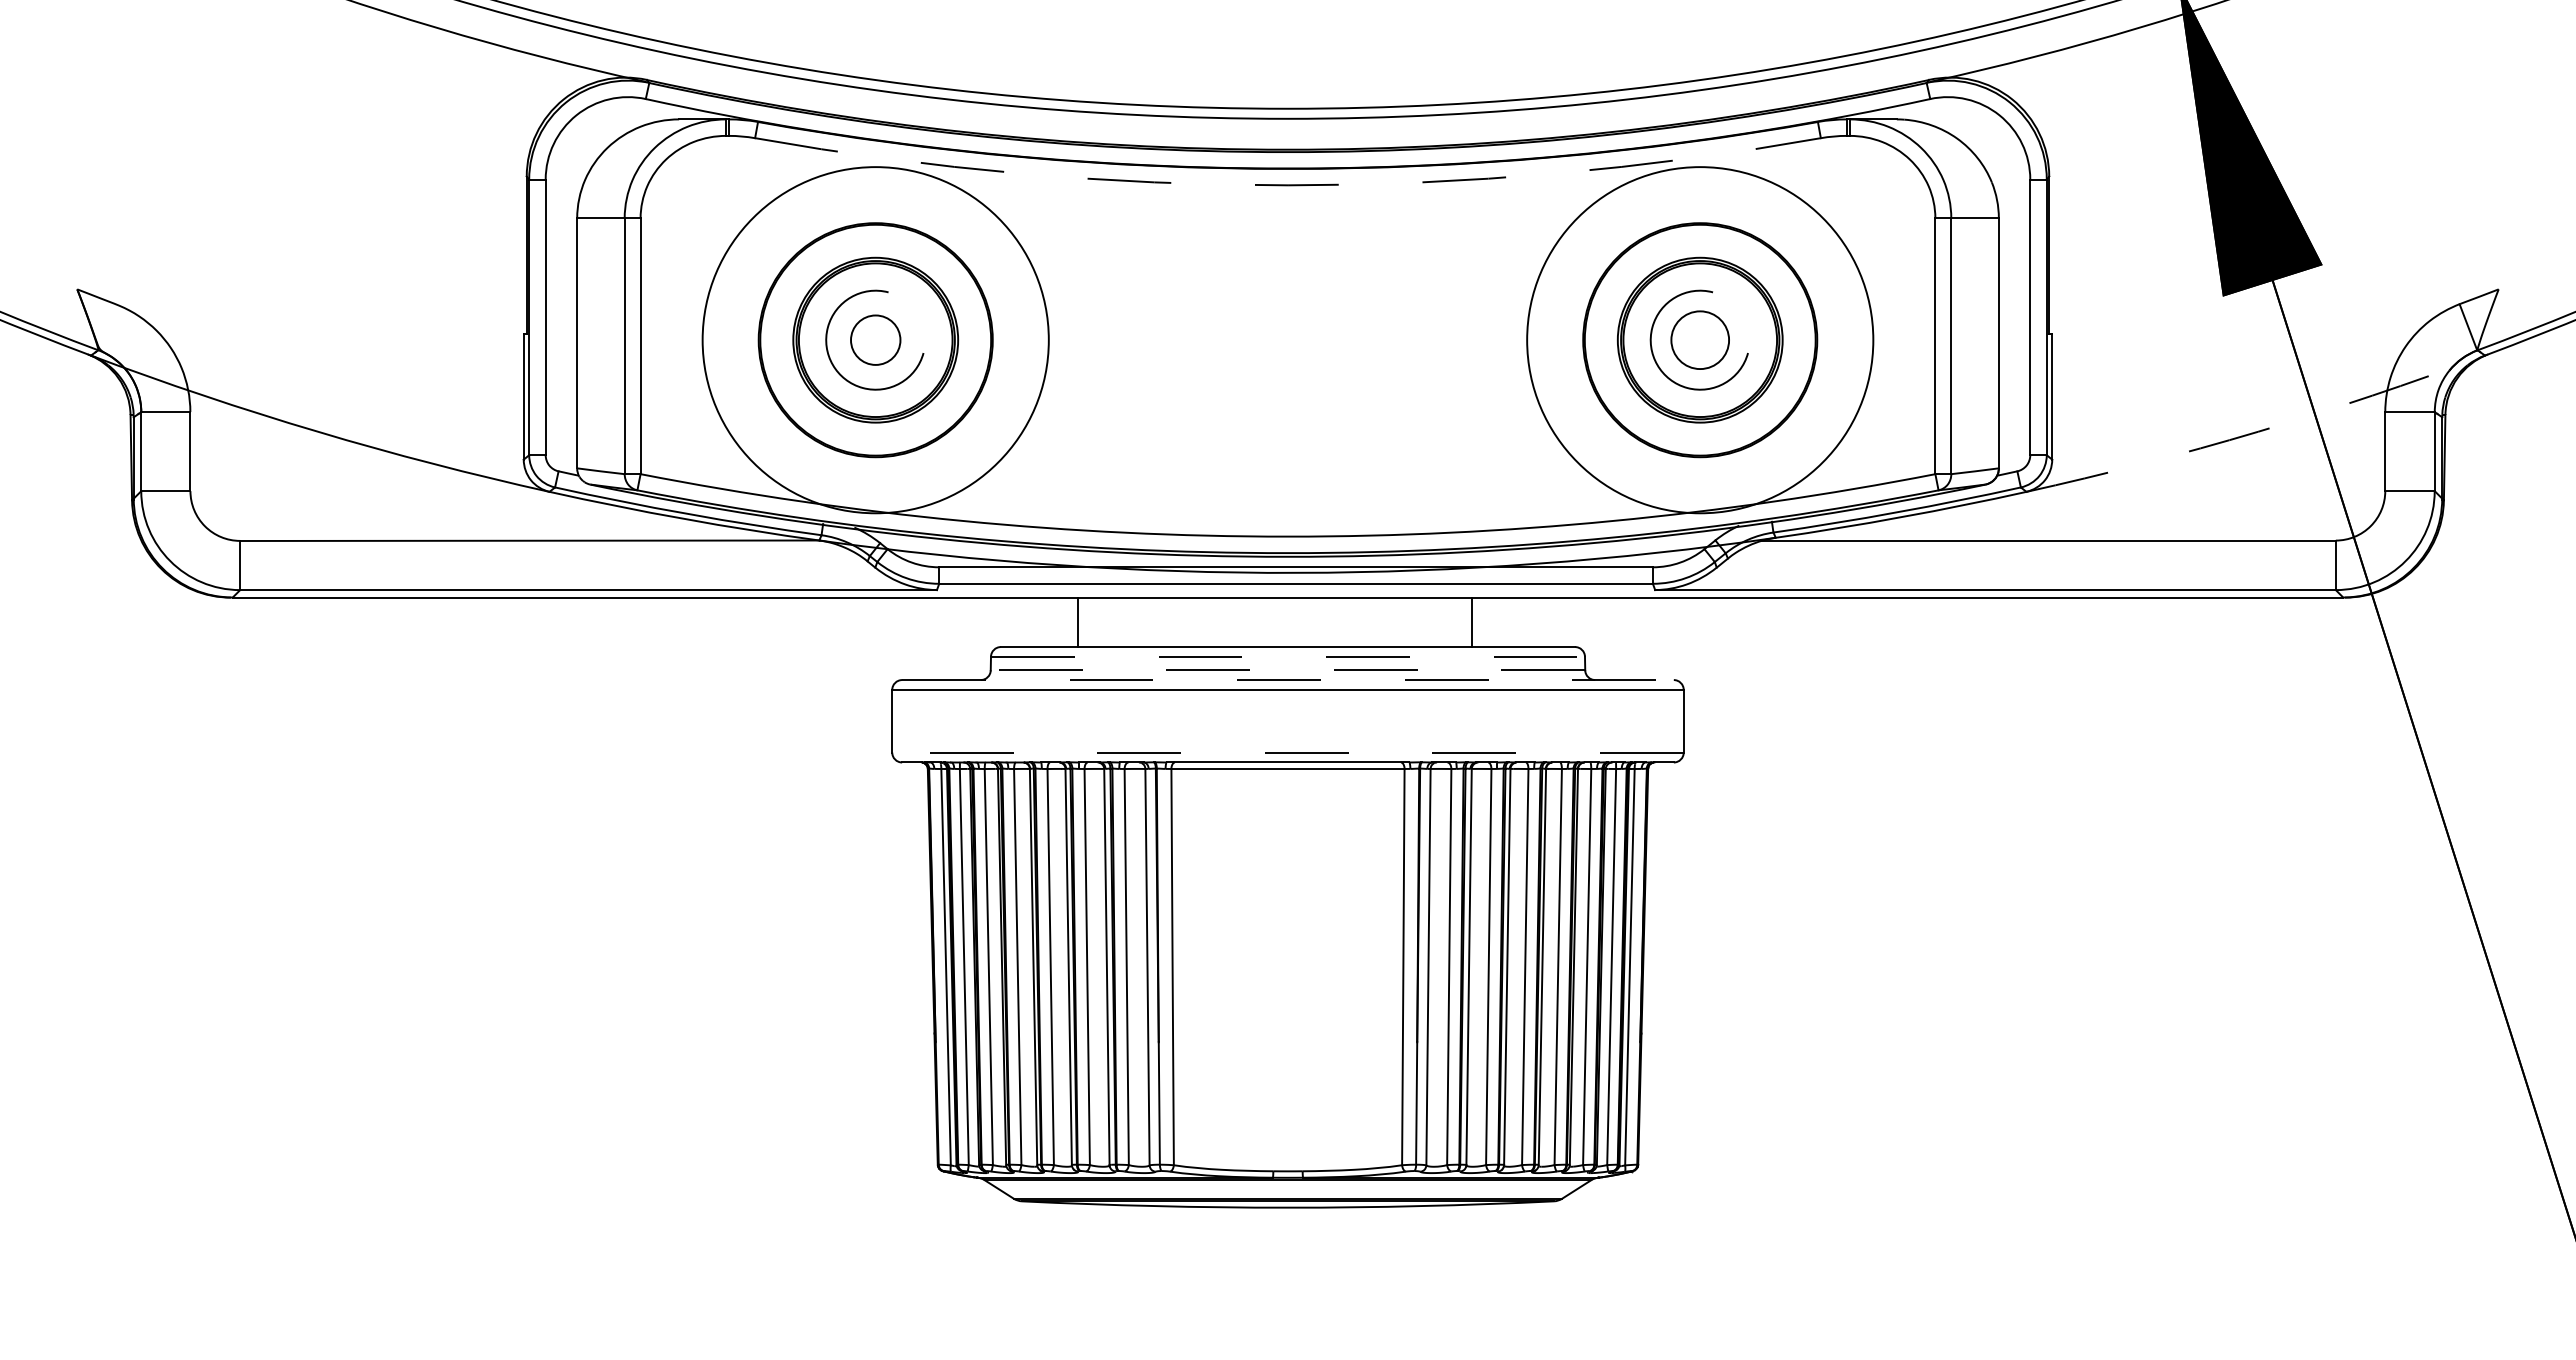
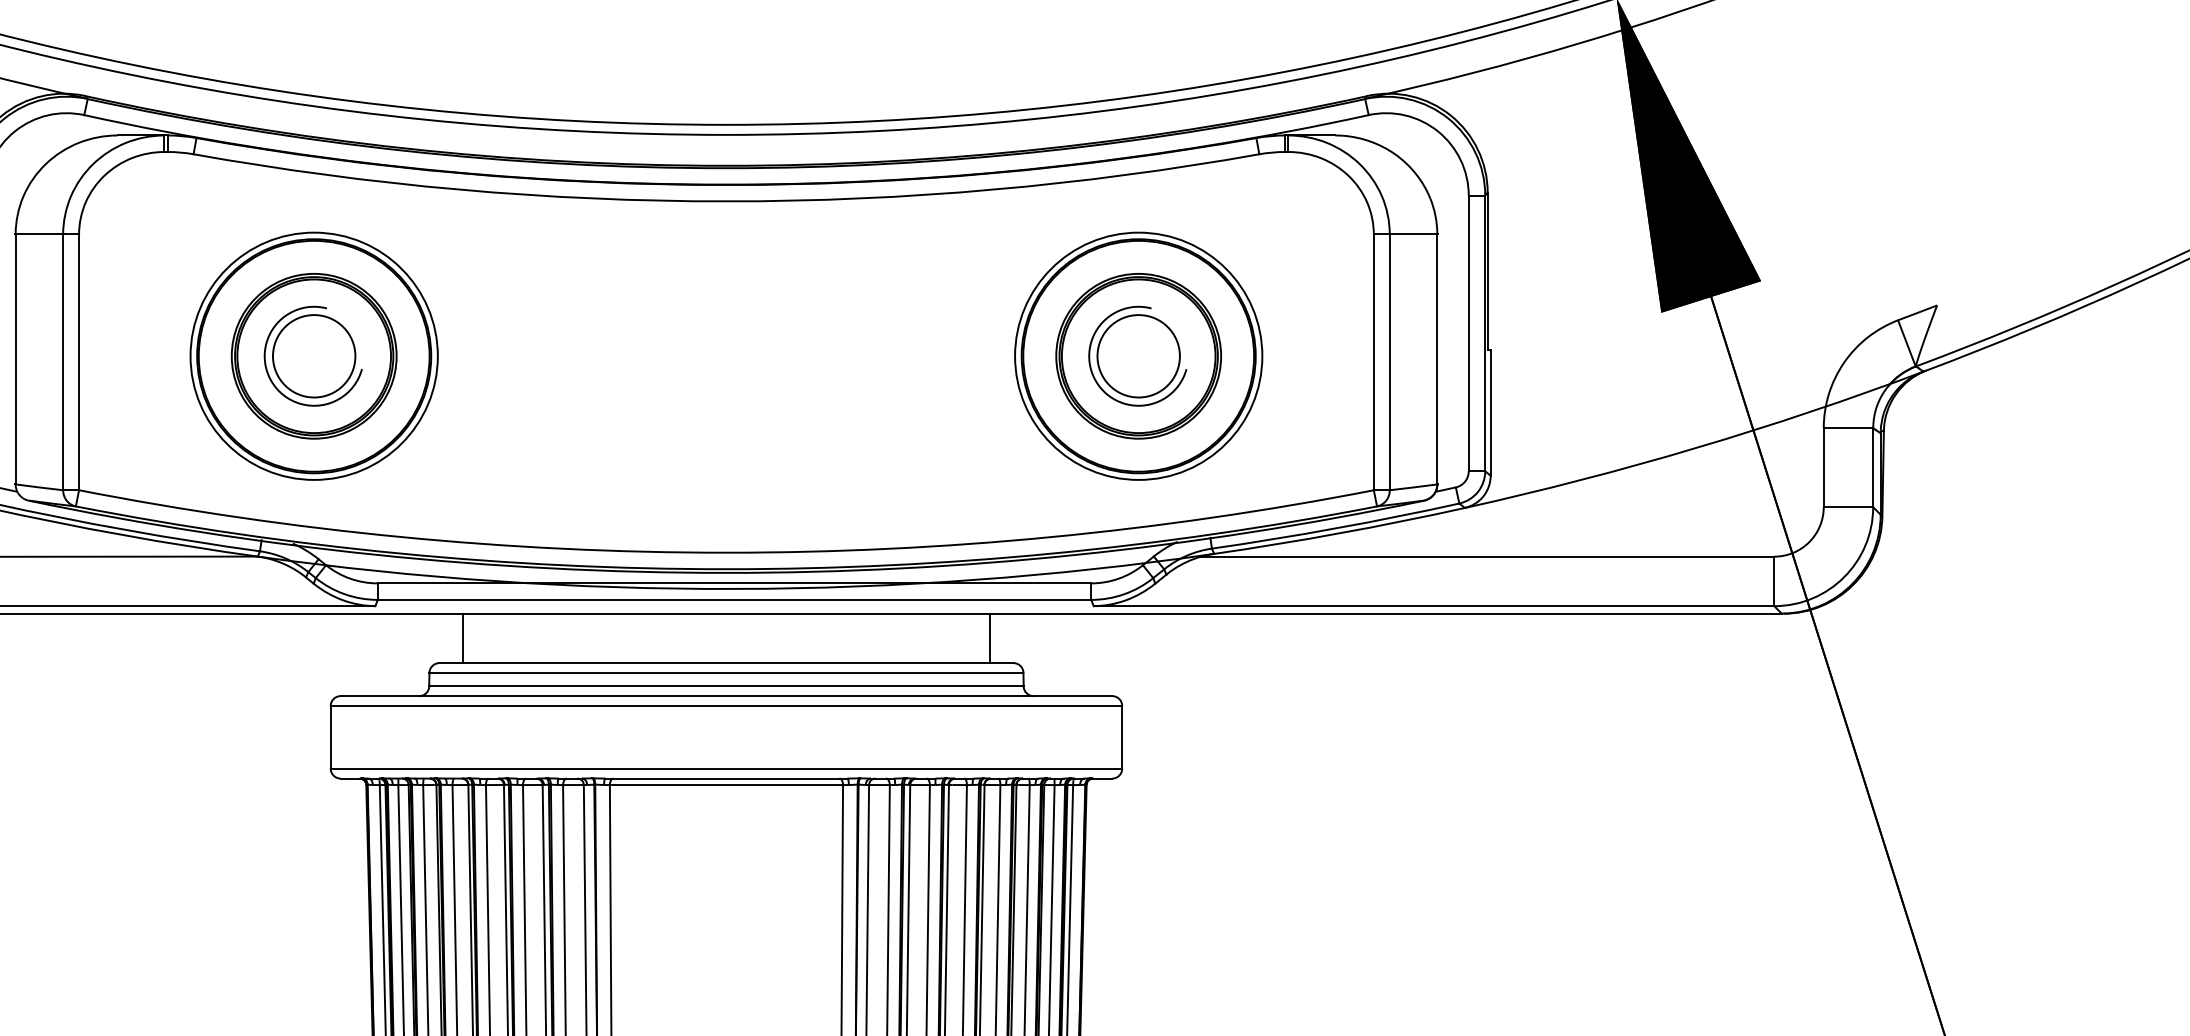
arc: (1288, 185) -> (726, 201), dashed -> solid
circle: (875, 339) -> (313, 355), size x0.71
circle: (1699, 339) -> (1137, 355), size x0.71
circle: (875, 340) -> (313, 356), size x1.67
circle: (1700, 340) -> (1138, 356), size x1.43
arc: (2258, 431) -> (1696, 447), dashed -> solid
line: (1078, 622) -> (462, 638), moved
line: (1471, 622) -> (989, 638), moved
line: (1287, 656) -> (725, 672), dashed -> solid
line: (1287, 670) -> (725, 686), dashed -> solid
line: (1287, 680) -> (725, 696), dashed -> solid
line: (1287, 752) -> (725, 768), dashed -> solid

